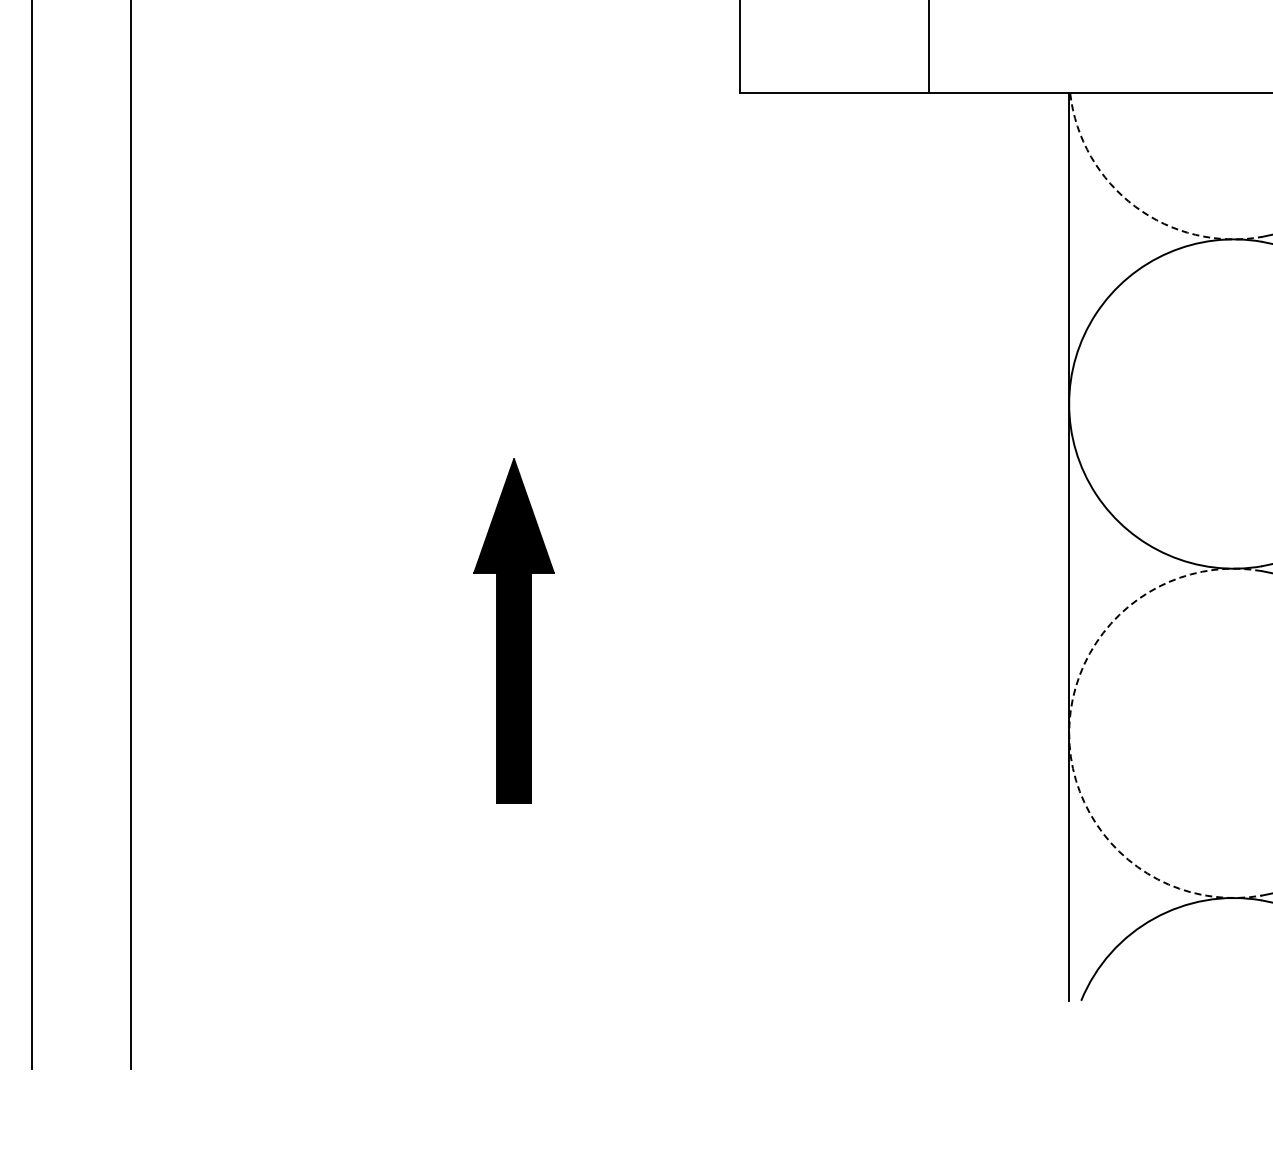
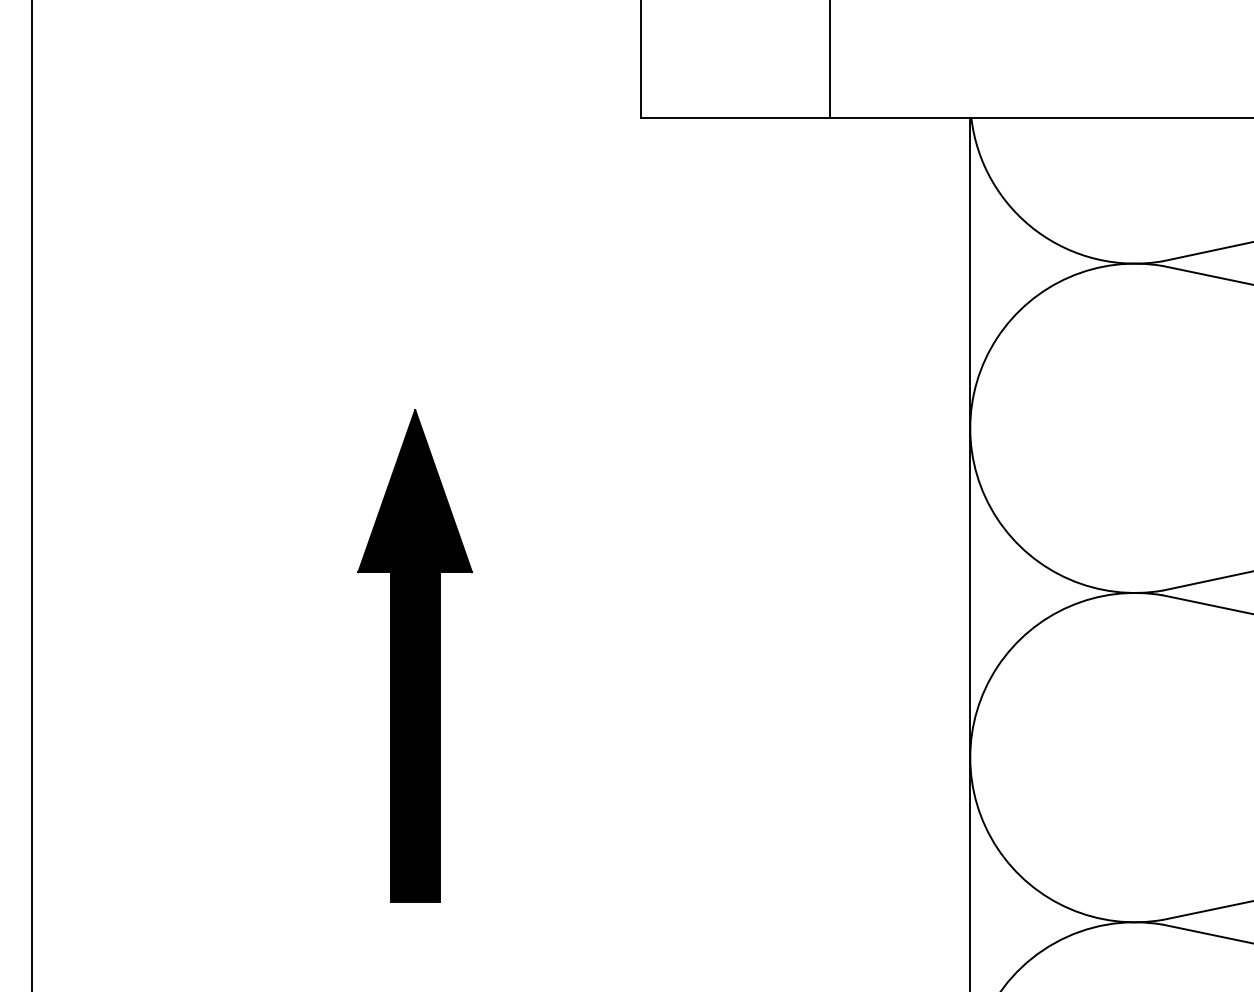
arc: (1135, 206) -> (1036, 230), dashed -> solid
part: (513, 630) -> (414, 654), size x1.43
arc: (1069, 733) -> (970, 757), dashed -> solid

